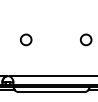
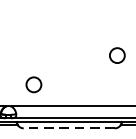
circle: (26, 39) -> (34, 84), moved
line: (51, 92) -> (69, 128), solid -> dashed

